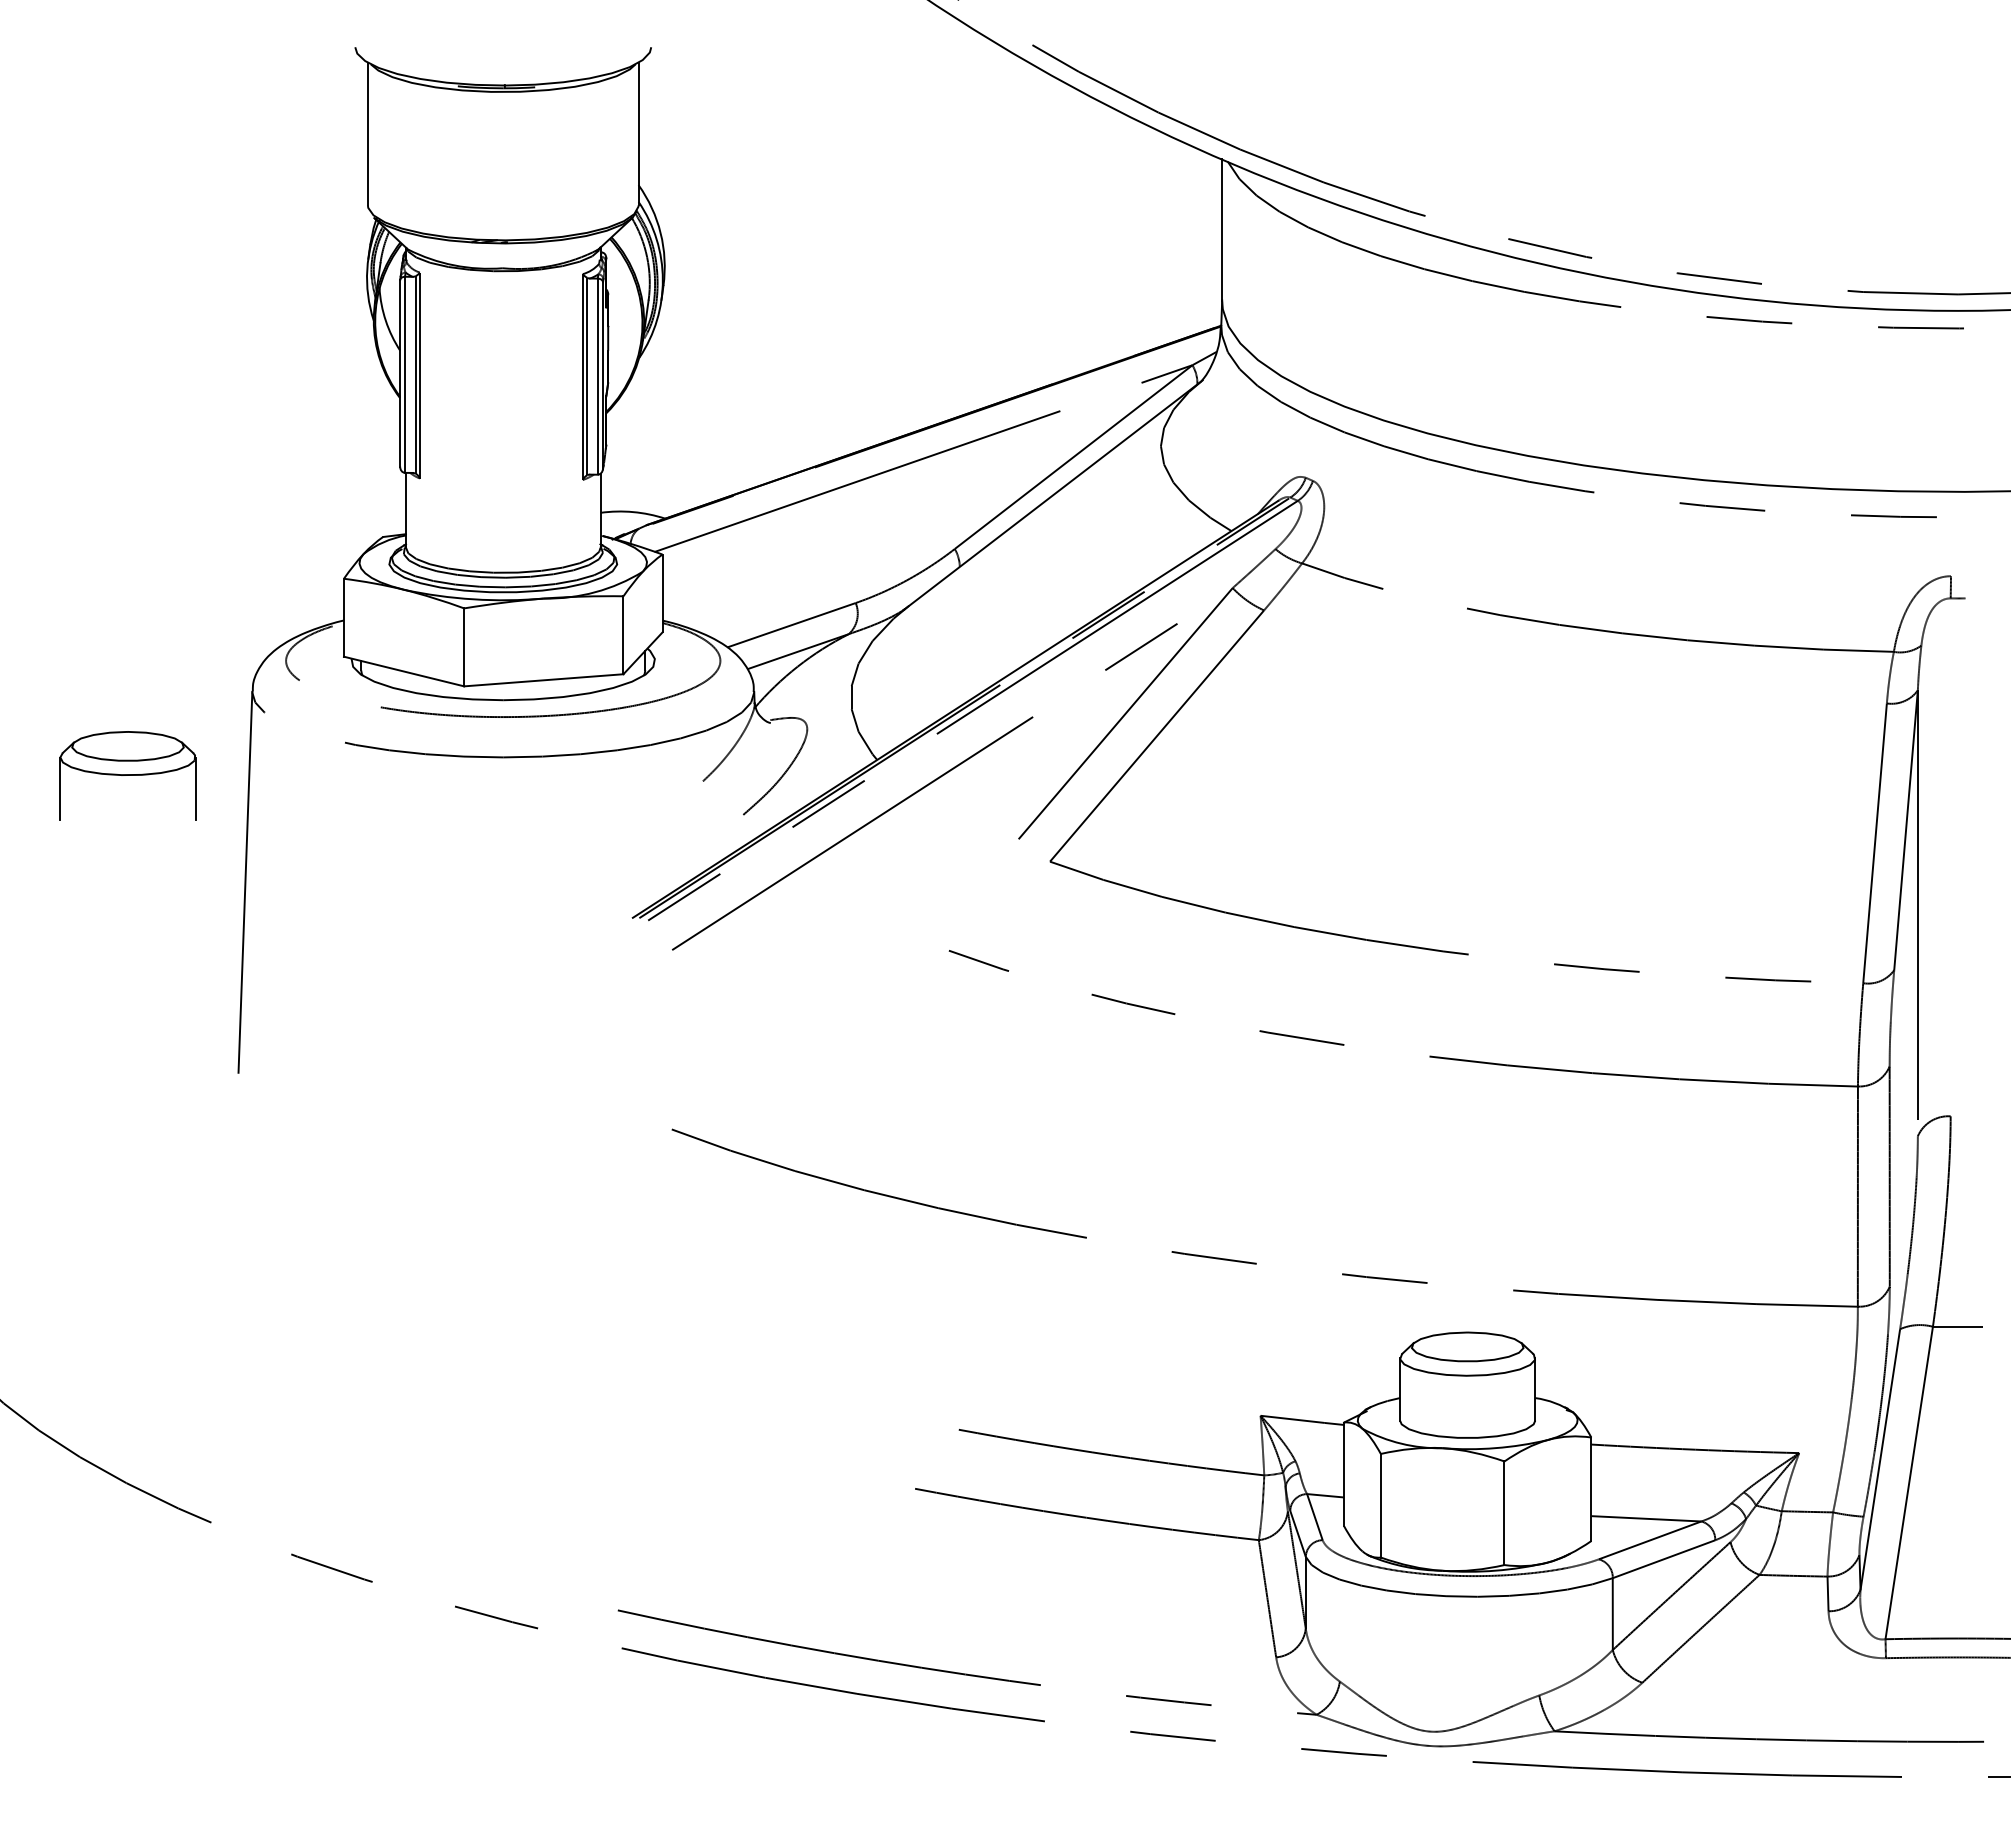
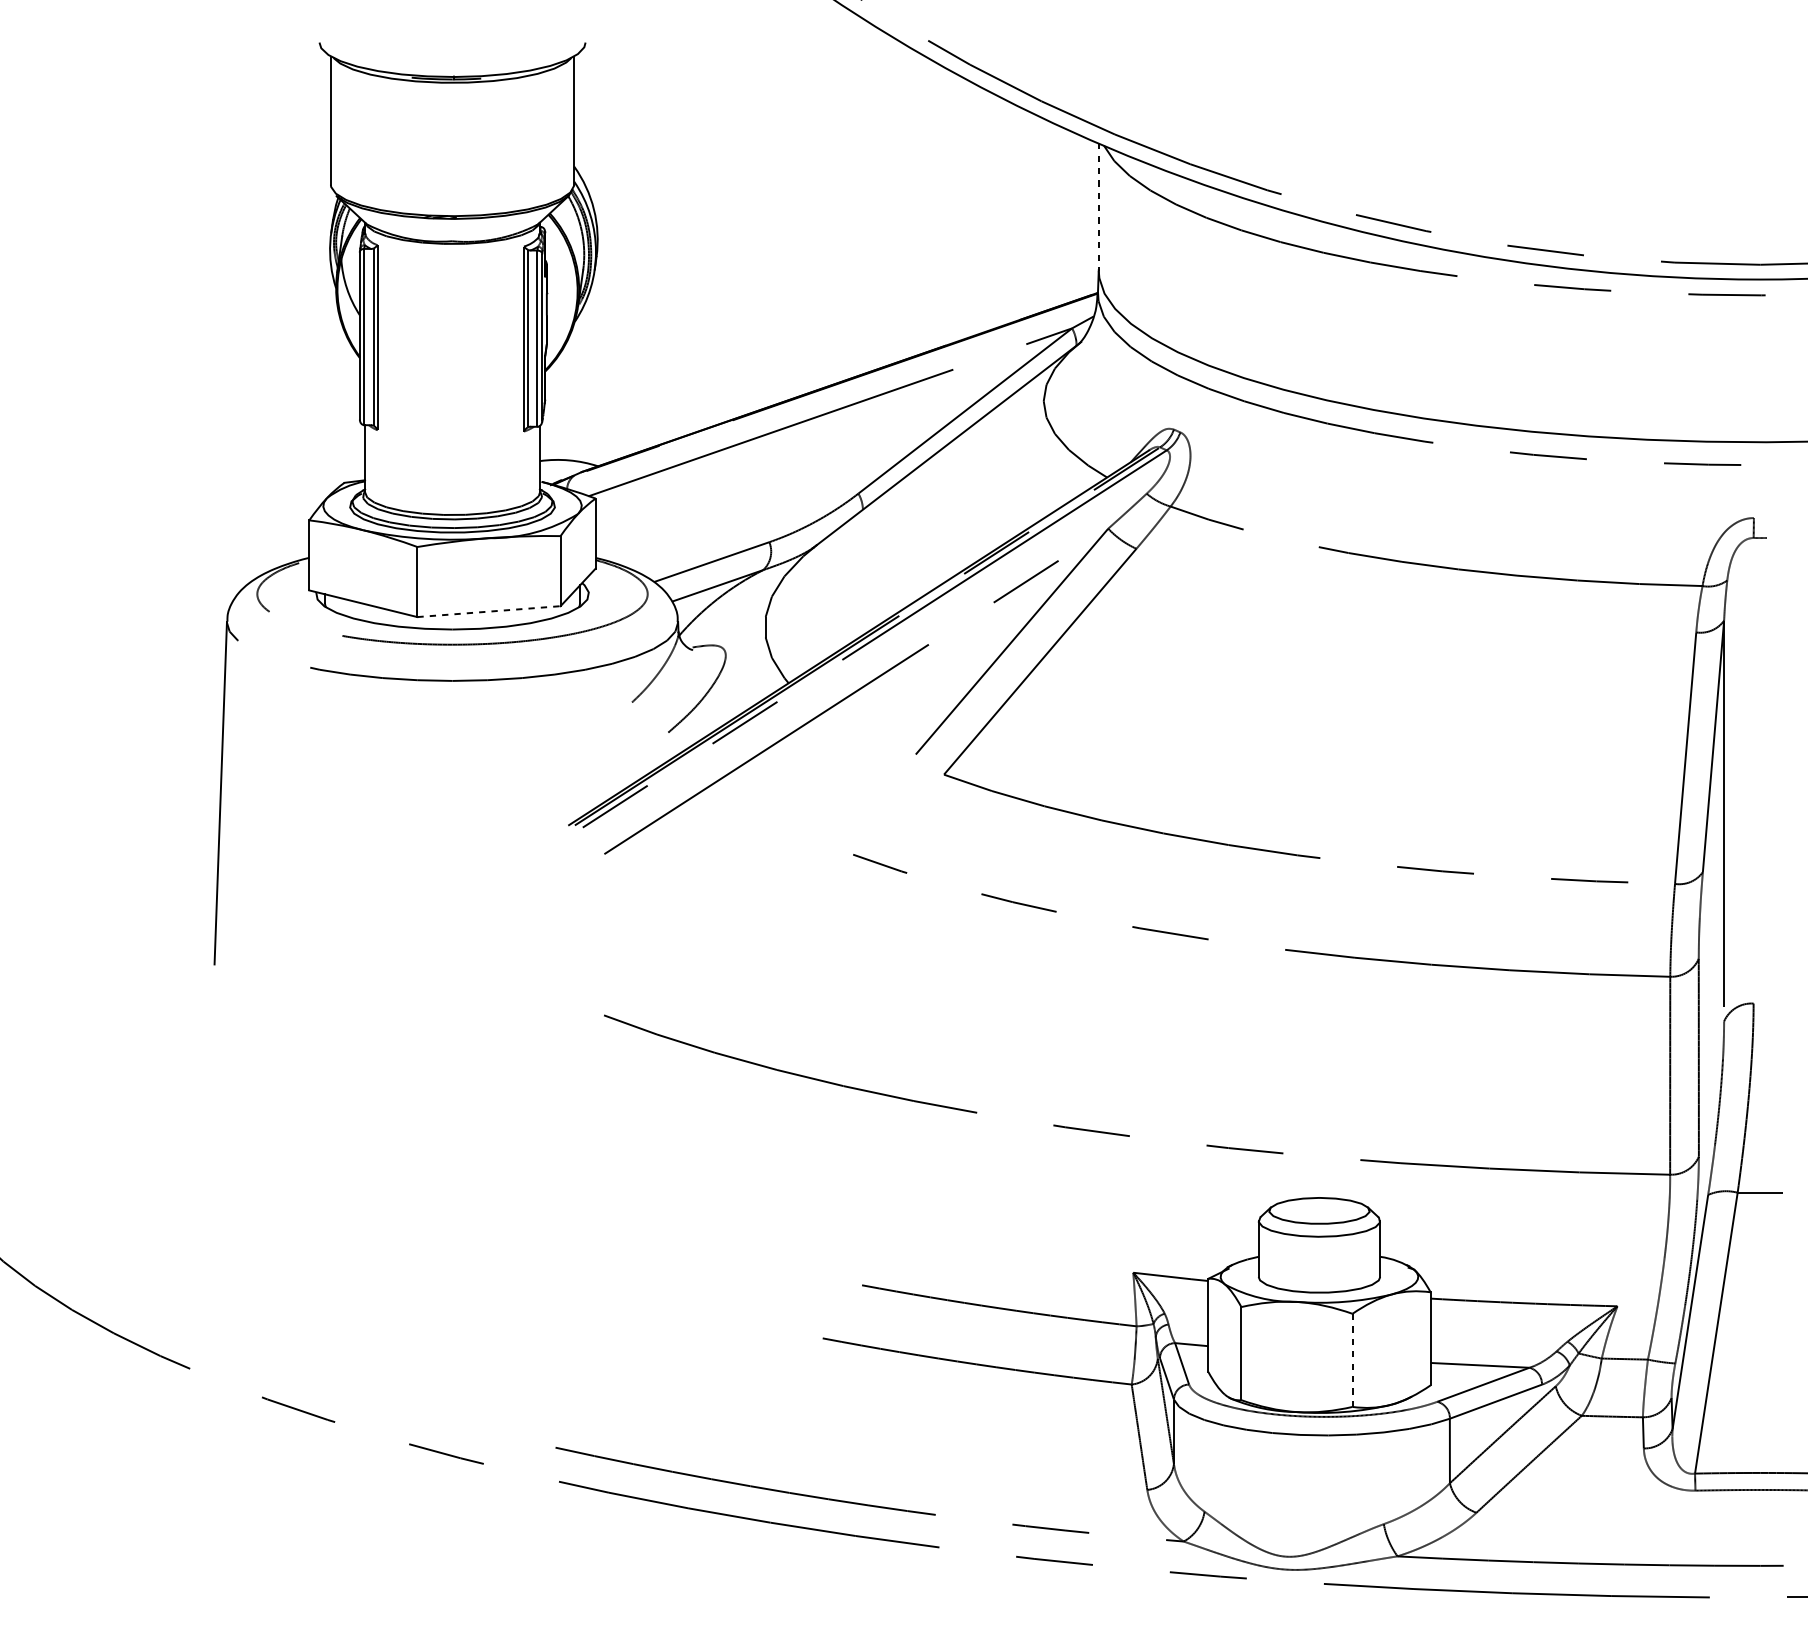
line: (1222, 230) -> (1099, 207), solid -> dashed
line: (543, 680) -> (488, 611), solid -> dashed
part: (127, 775) -> (114, 697), removed
line: (1504, 1513) -> (1352, 1360), solid -> dashed

